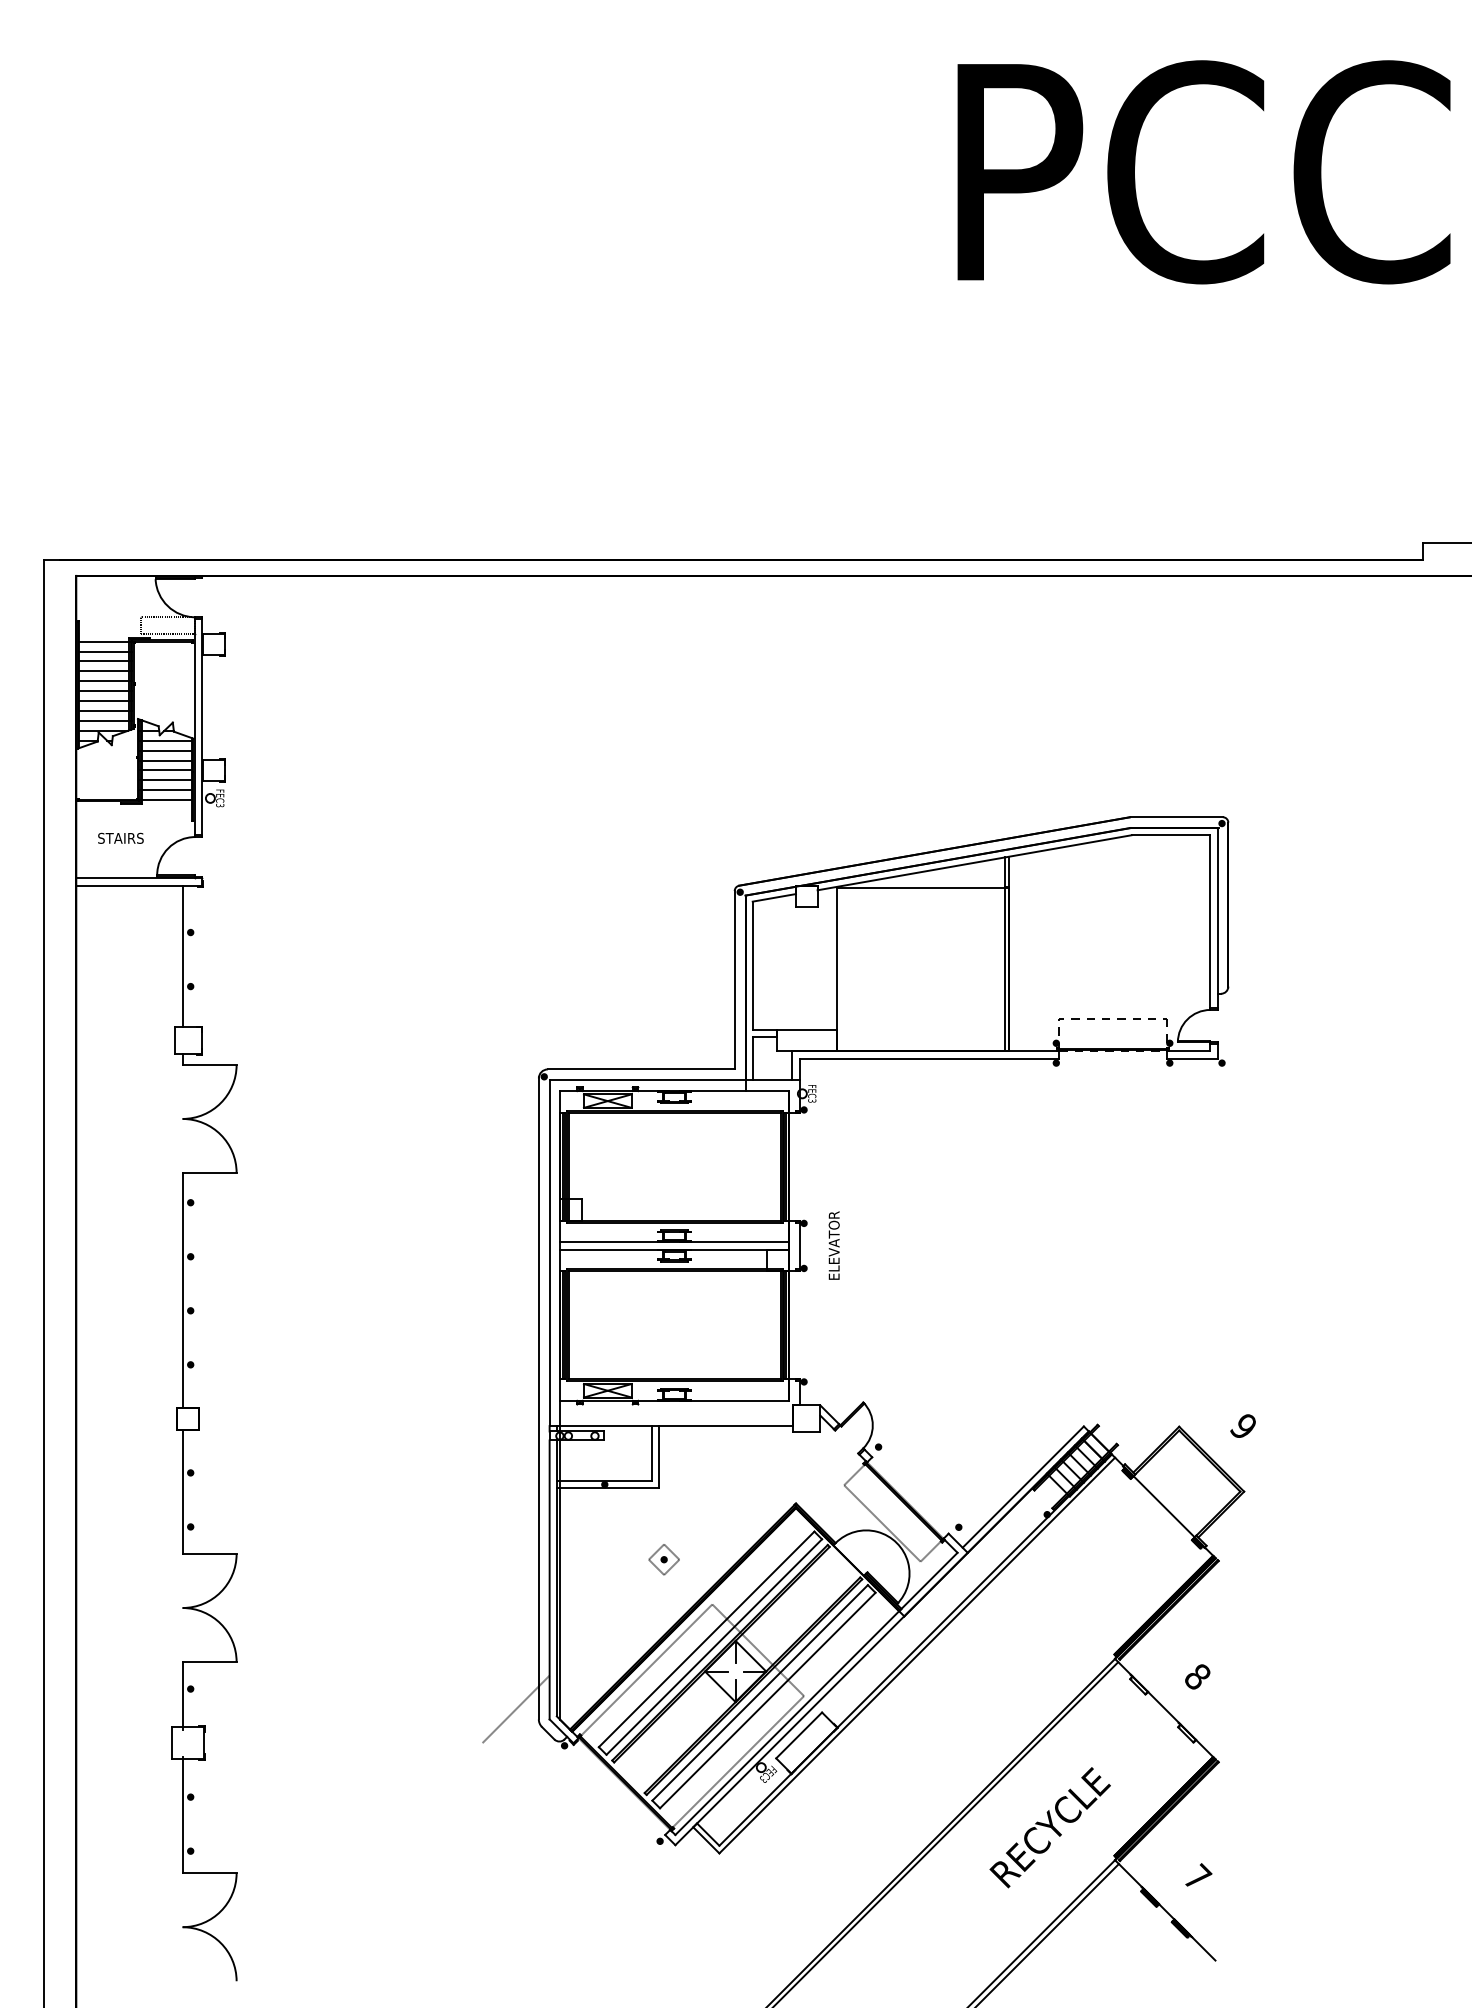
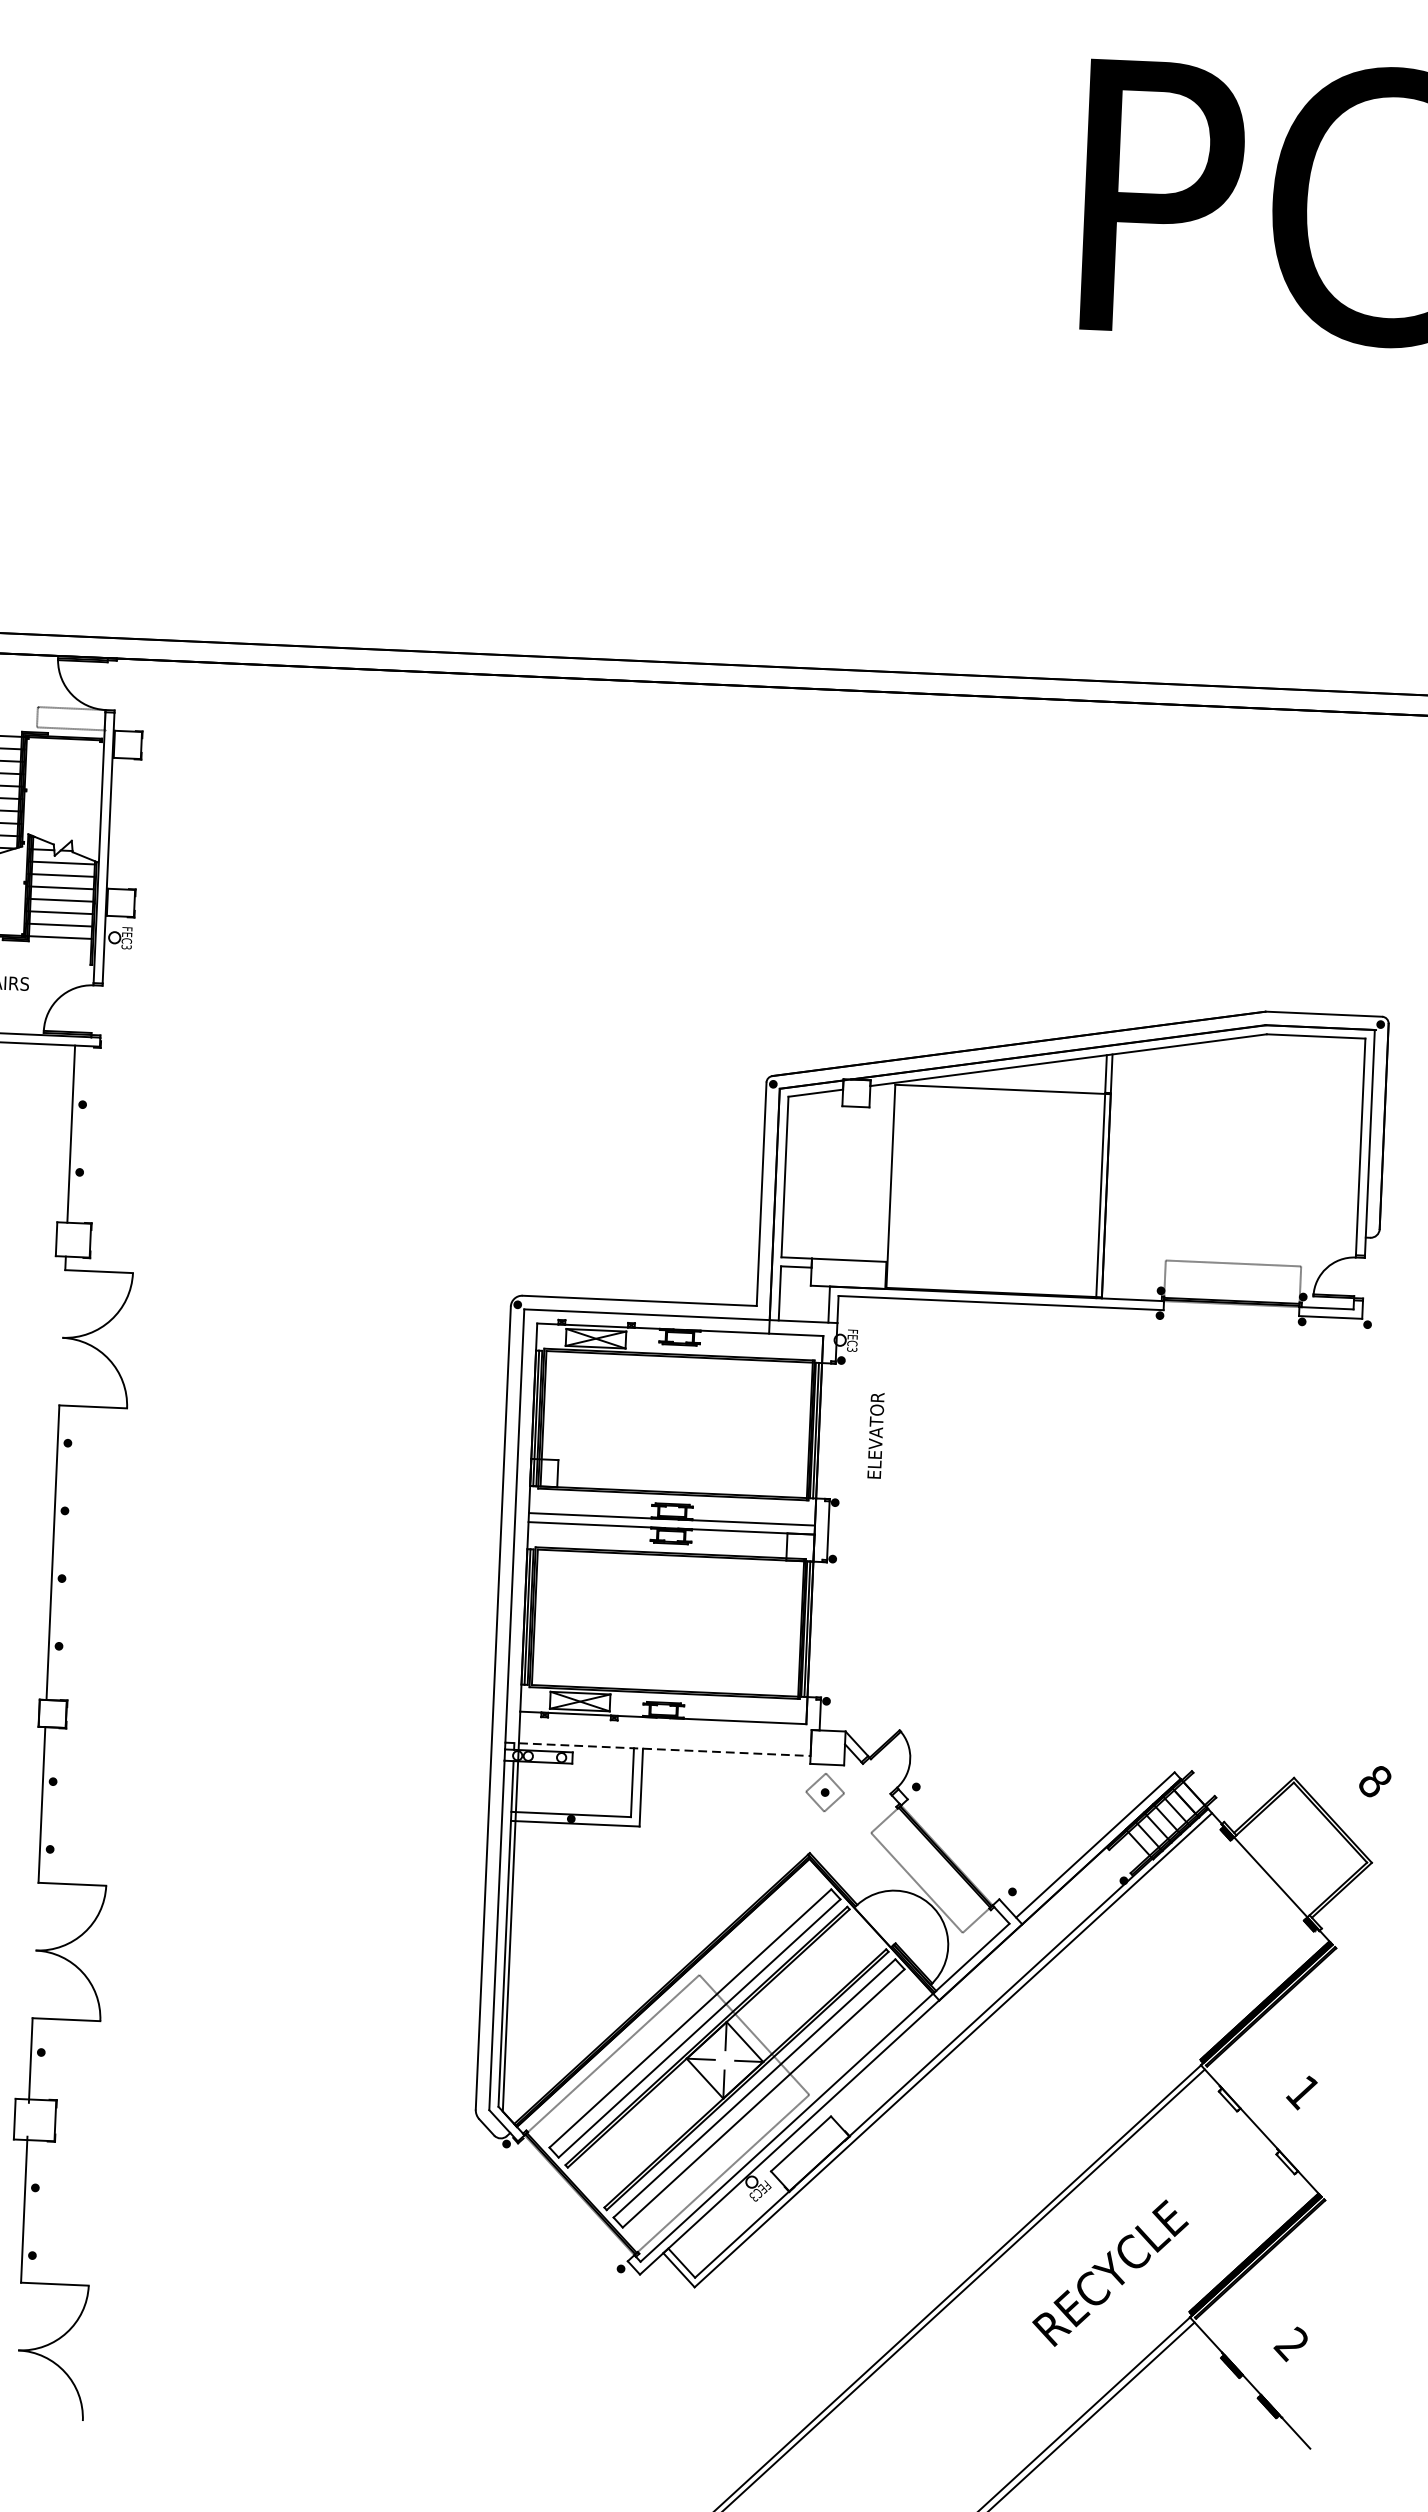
text: (833, 1245) -> (875, 1435), moved
line: (671, 1426) -> (658, 1749), solid -> dashed
text: (1243, 1426) -> (1374, 1781), 9 -> 8
part: (663, 1559) -> (824, 1792), moved
text: (1197, 1677) -> (1303, 2093), 8 -> 1
line: (515, 1709) -> (447, 2095), removed
text: (1197, 1877) -> (1292, 2343), 7 -> 2

